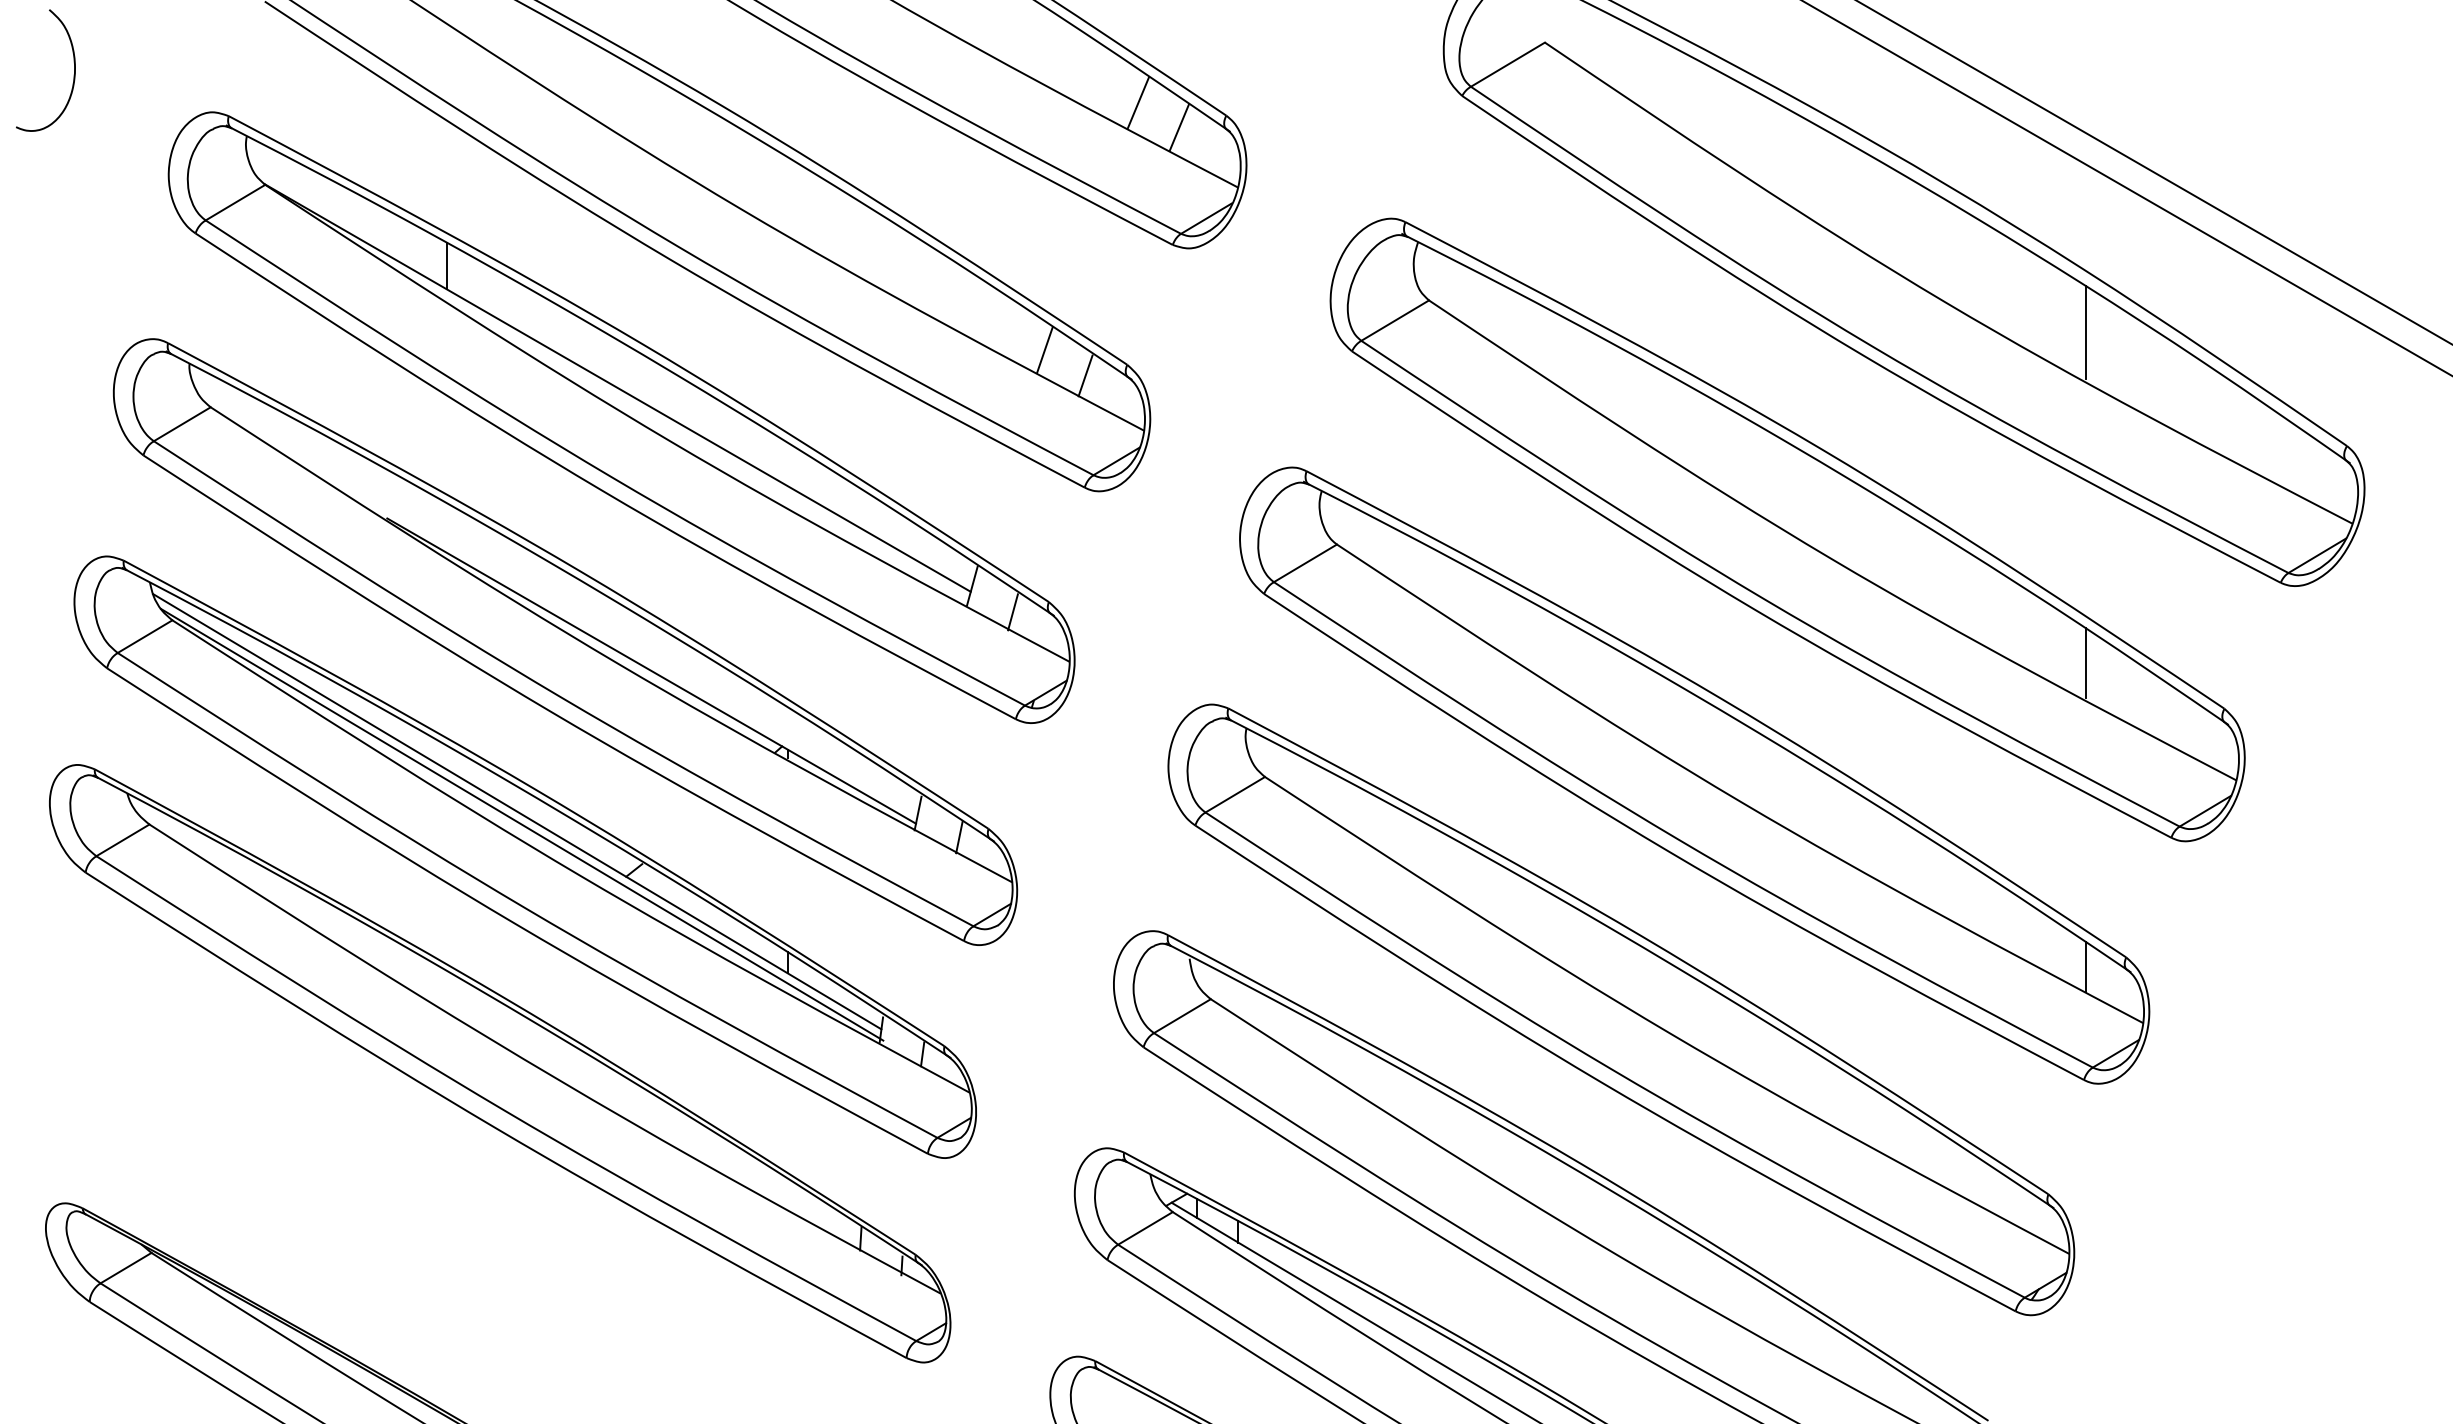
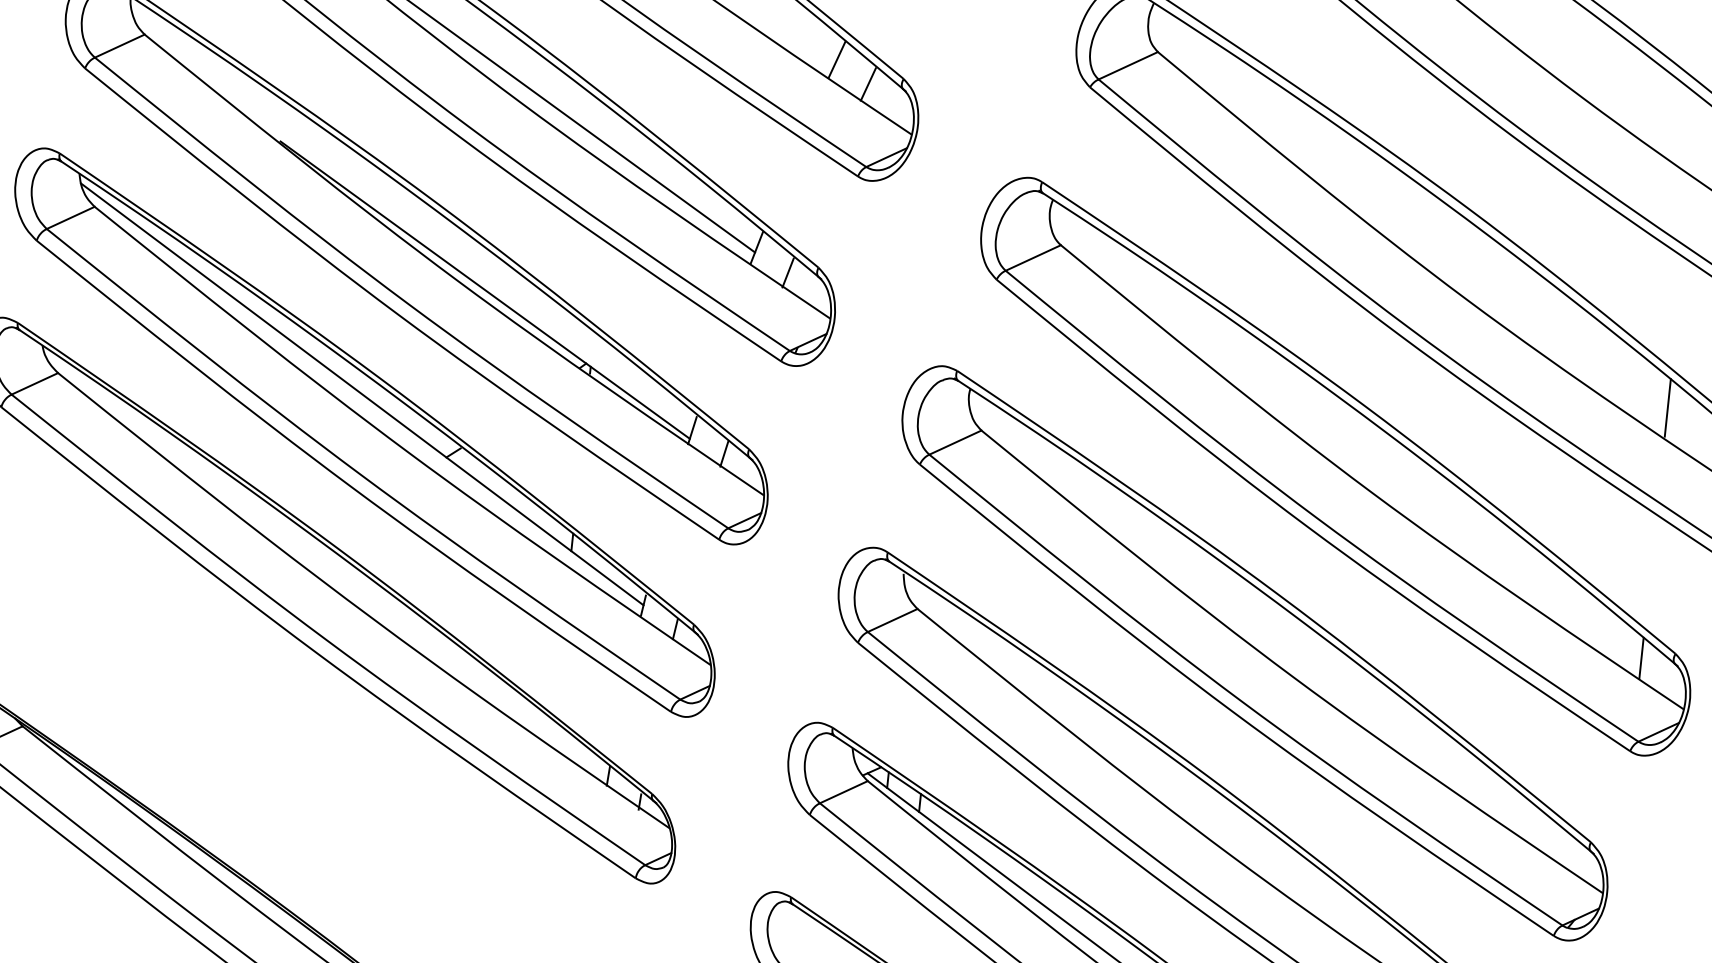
line: (2085, 332) -> (1696, 135), removed
line: (522, 824) -> (365, 405), removed

